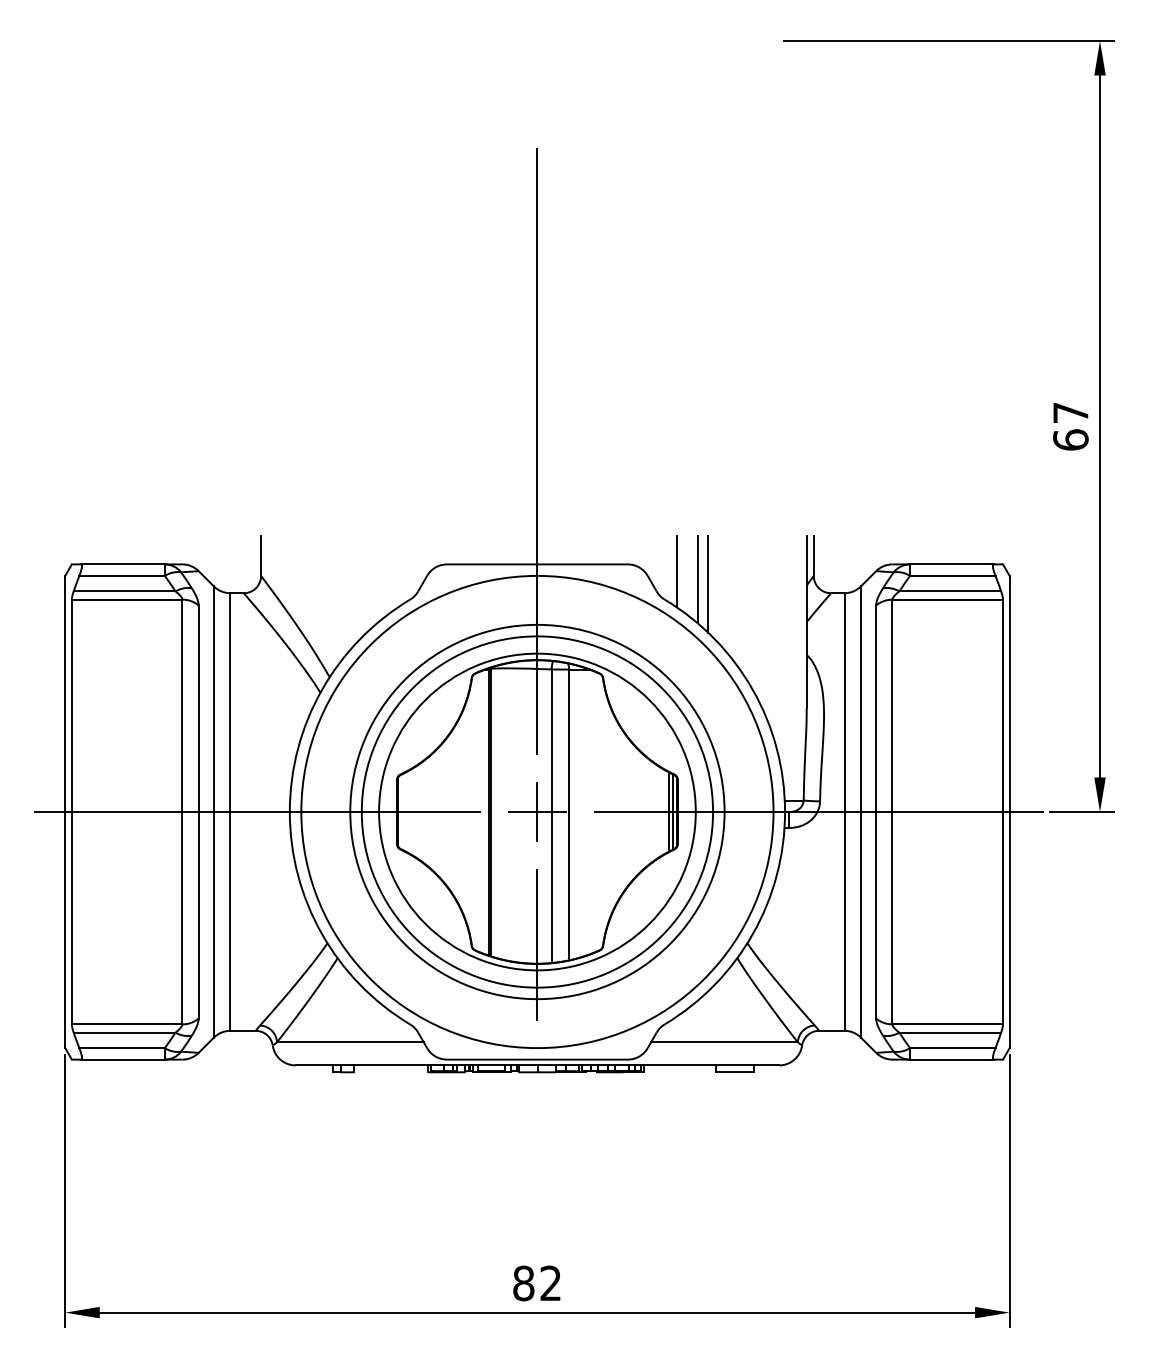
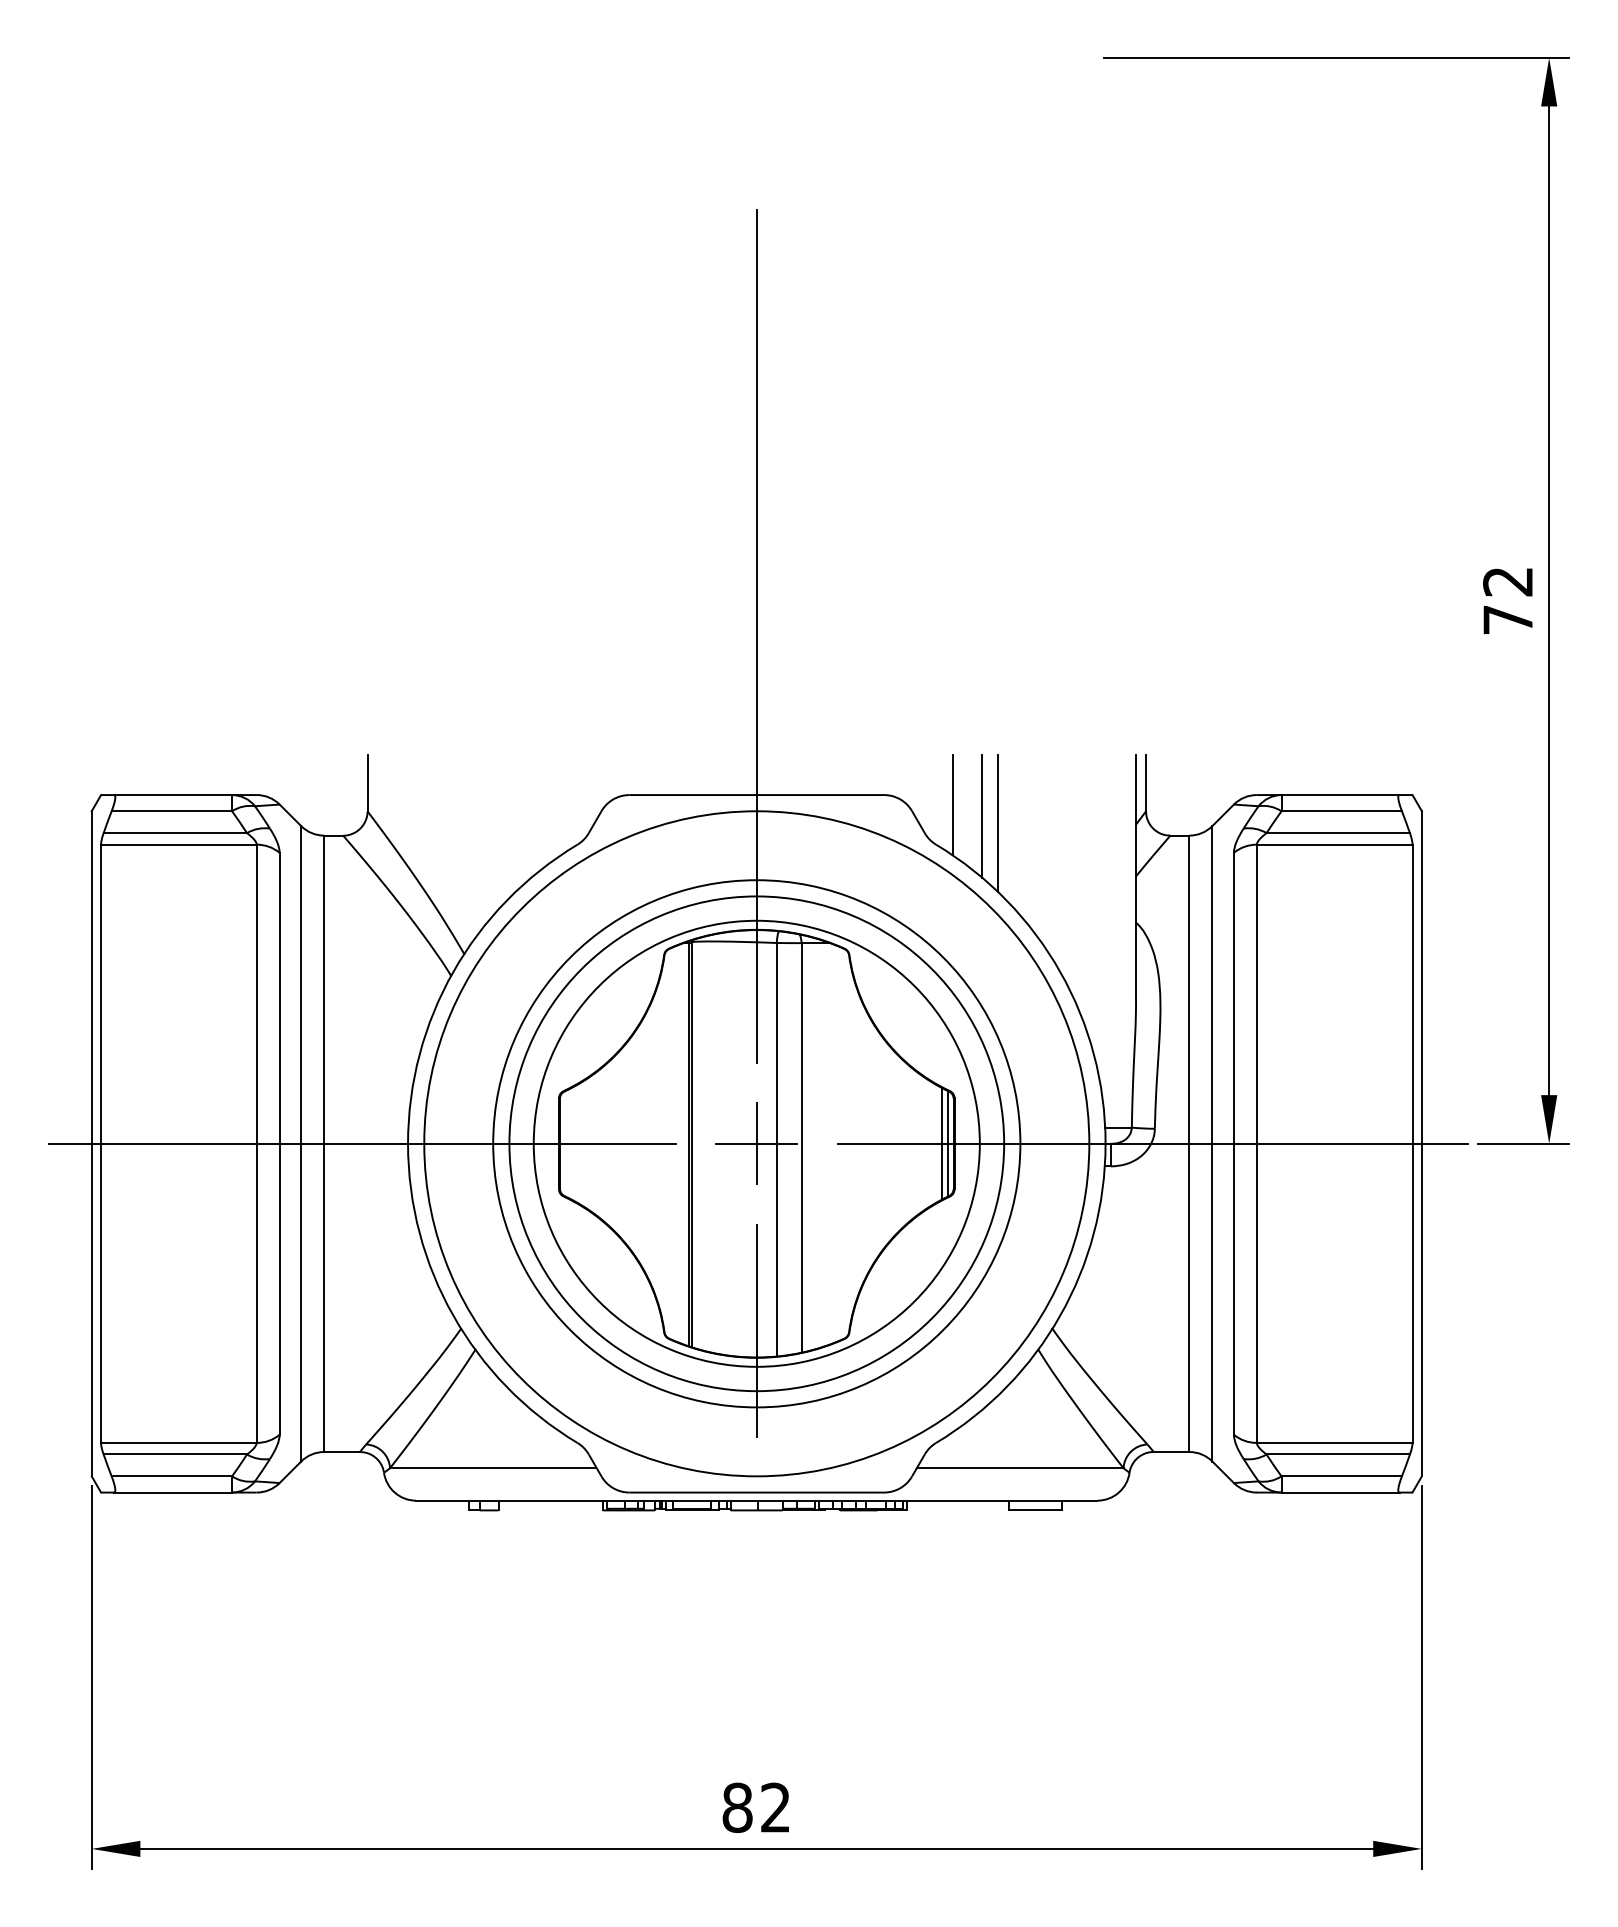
text: (1071, 426) -> (1508, 600), 67 -> 72

